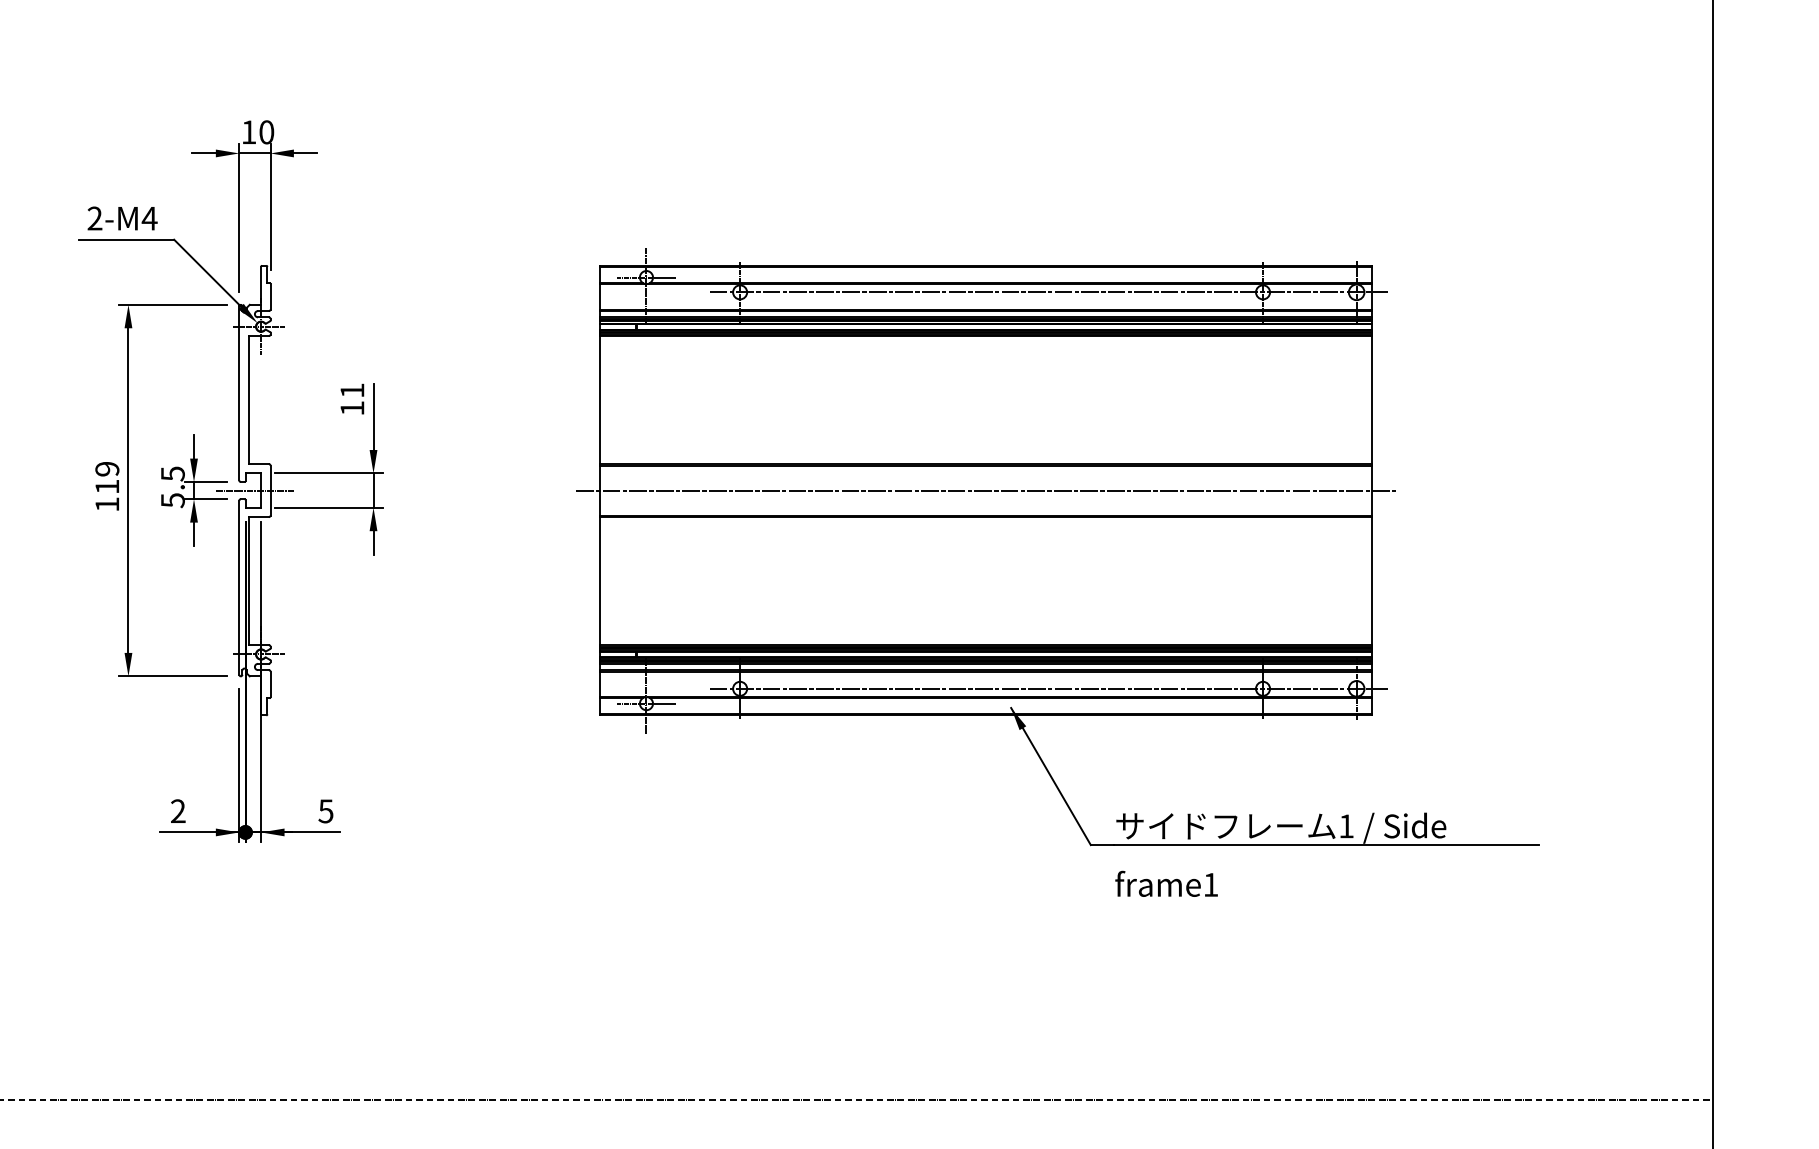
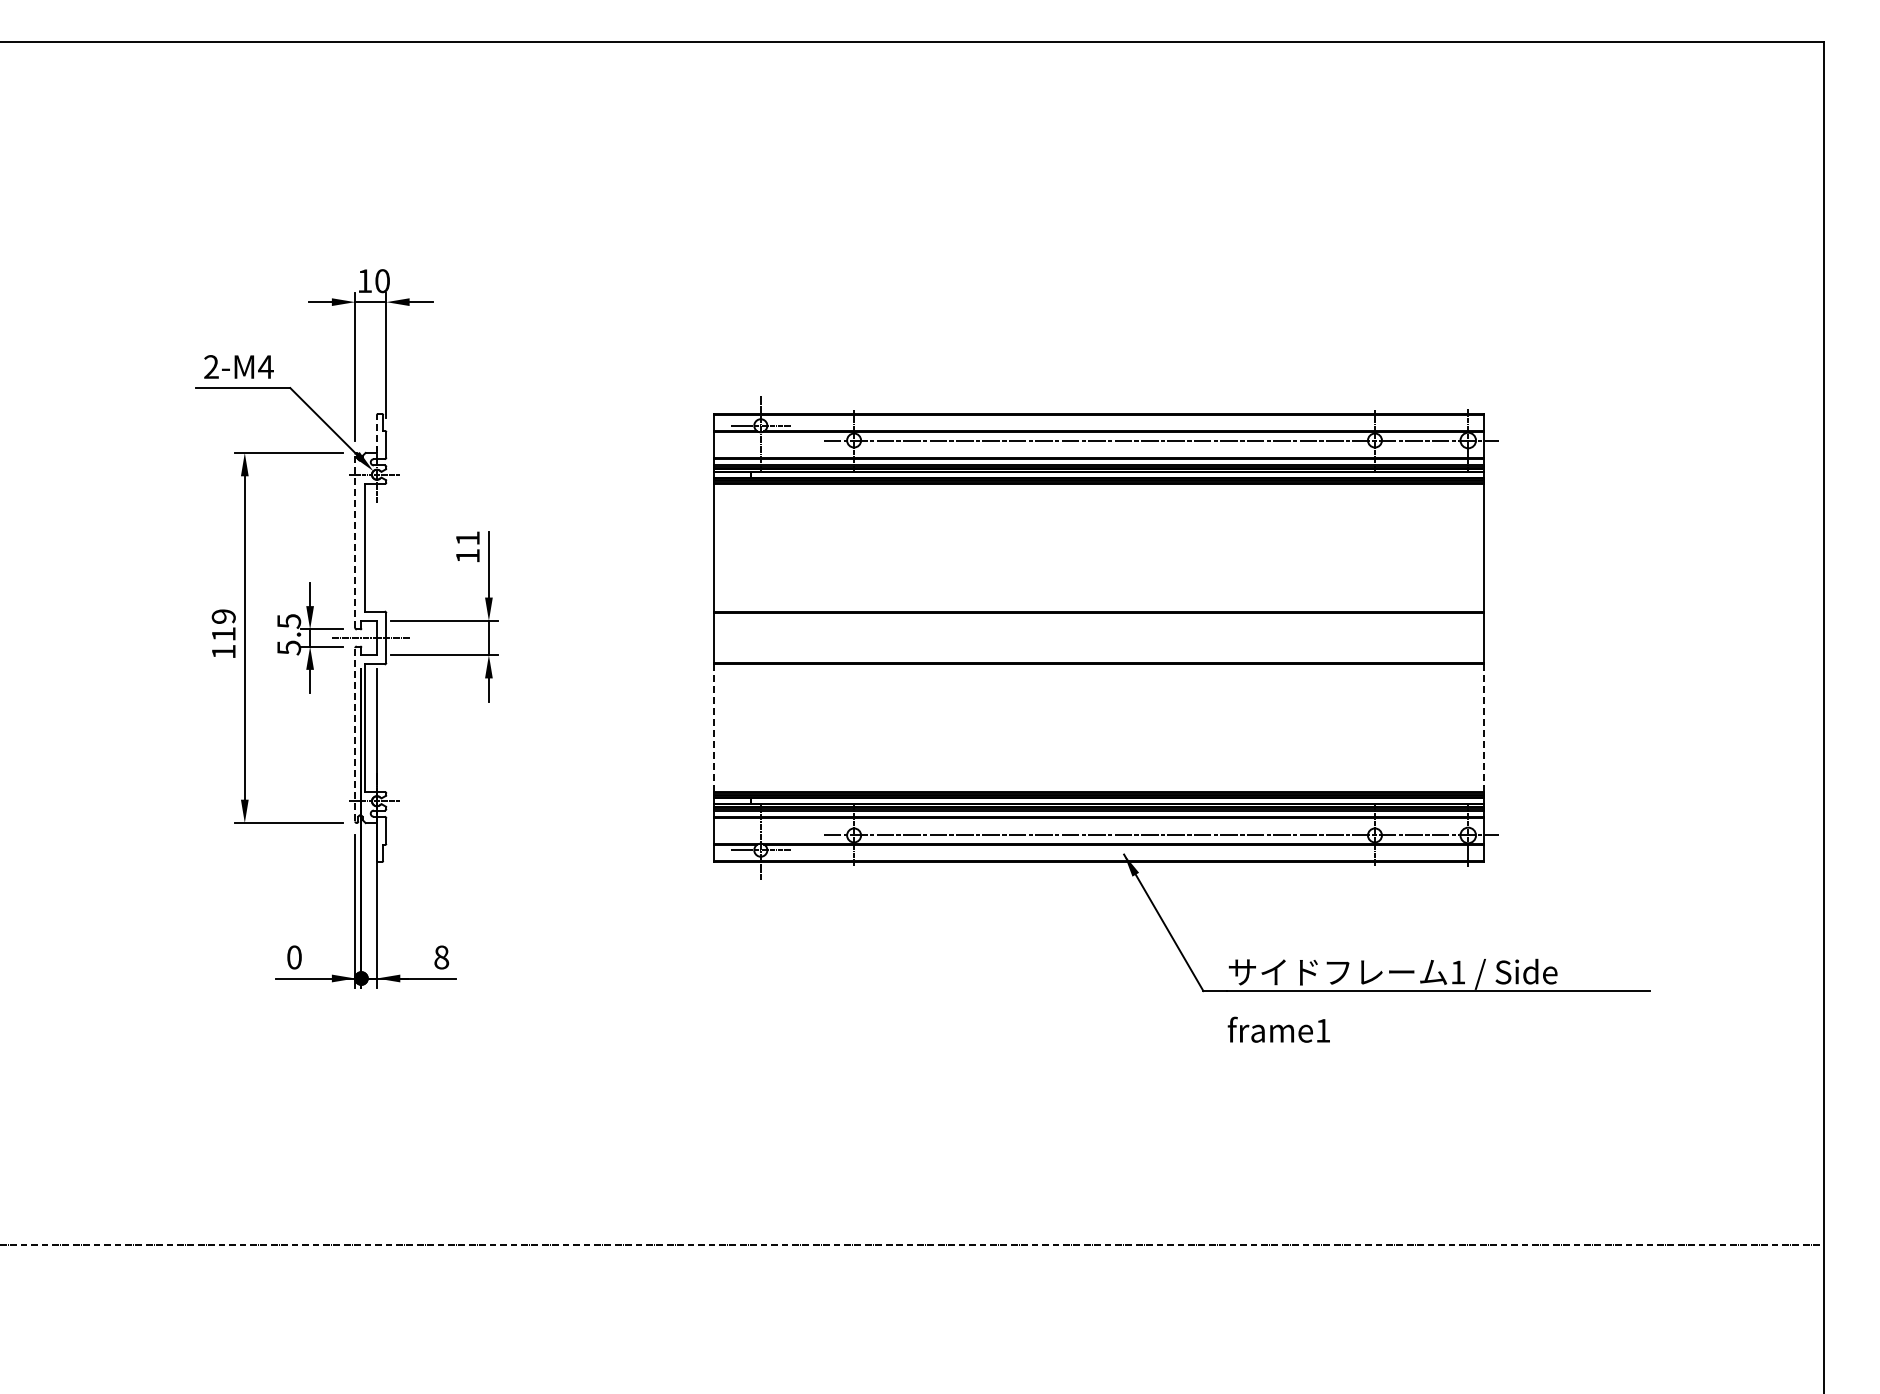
line: (260, 286) -> (376, 434), solid -> dashed
line: (239, 393) -> (355, 541), solid -> dashed
line: (985, 491) -> (1098, 638), removed
line: (599, 581) -> (714, 728), solid -> dashed
line: (1371, 581) -> (1483, 728), solid -> dashed
line: (239, 587) -> (355, 734), solid -> dashed
text: (178, 811) -> (294, 957), 2 -> 0
text: (325, 811) -> (441, 957), 5 -> 8

